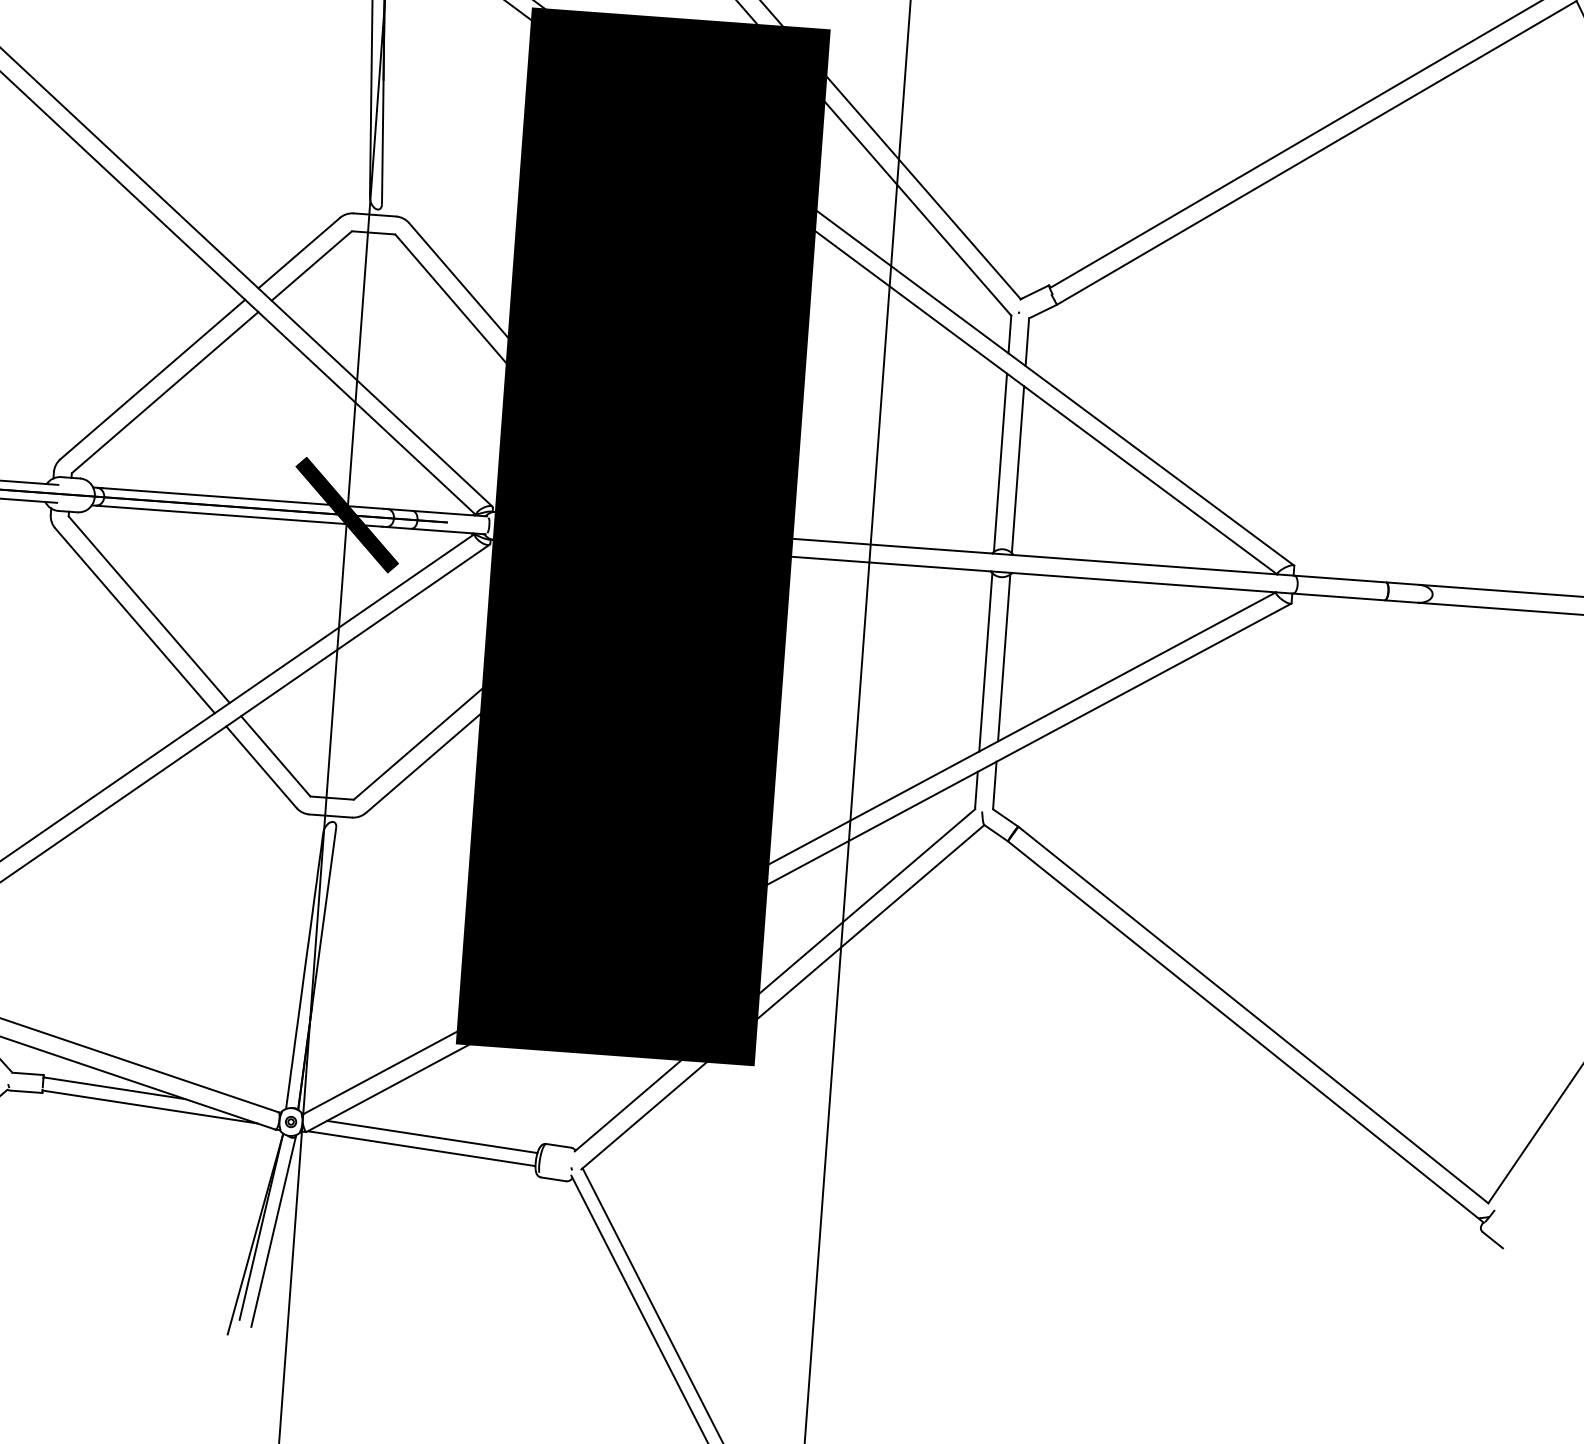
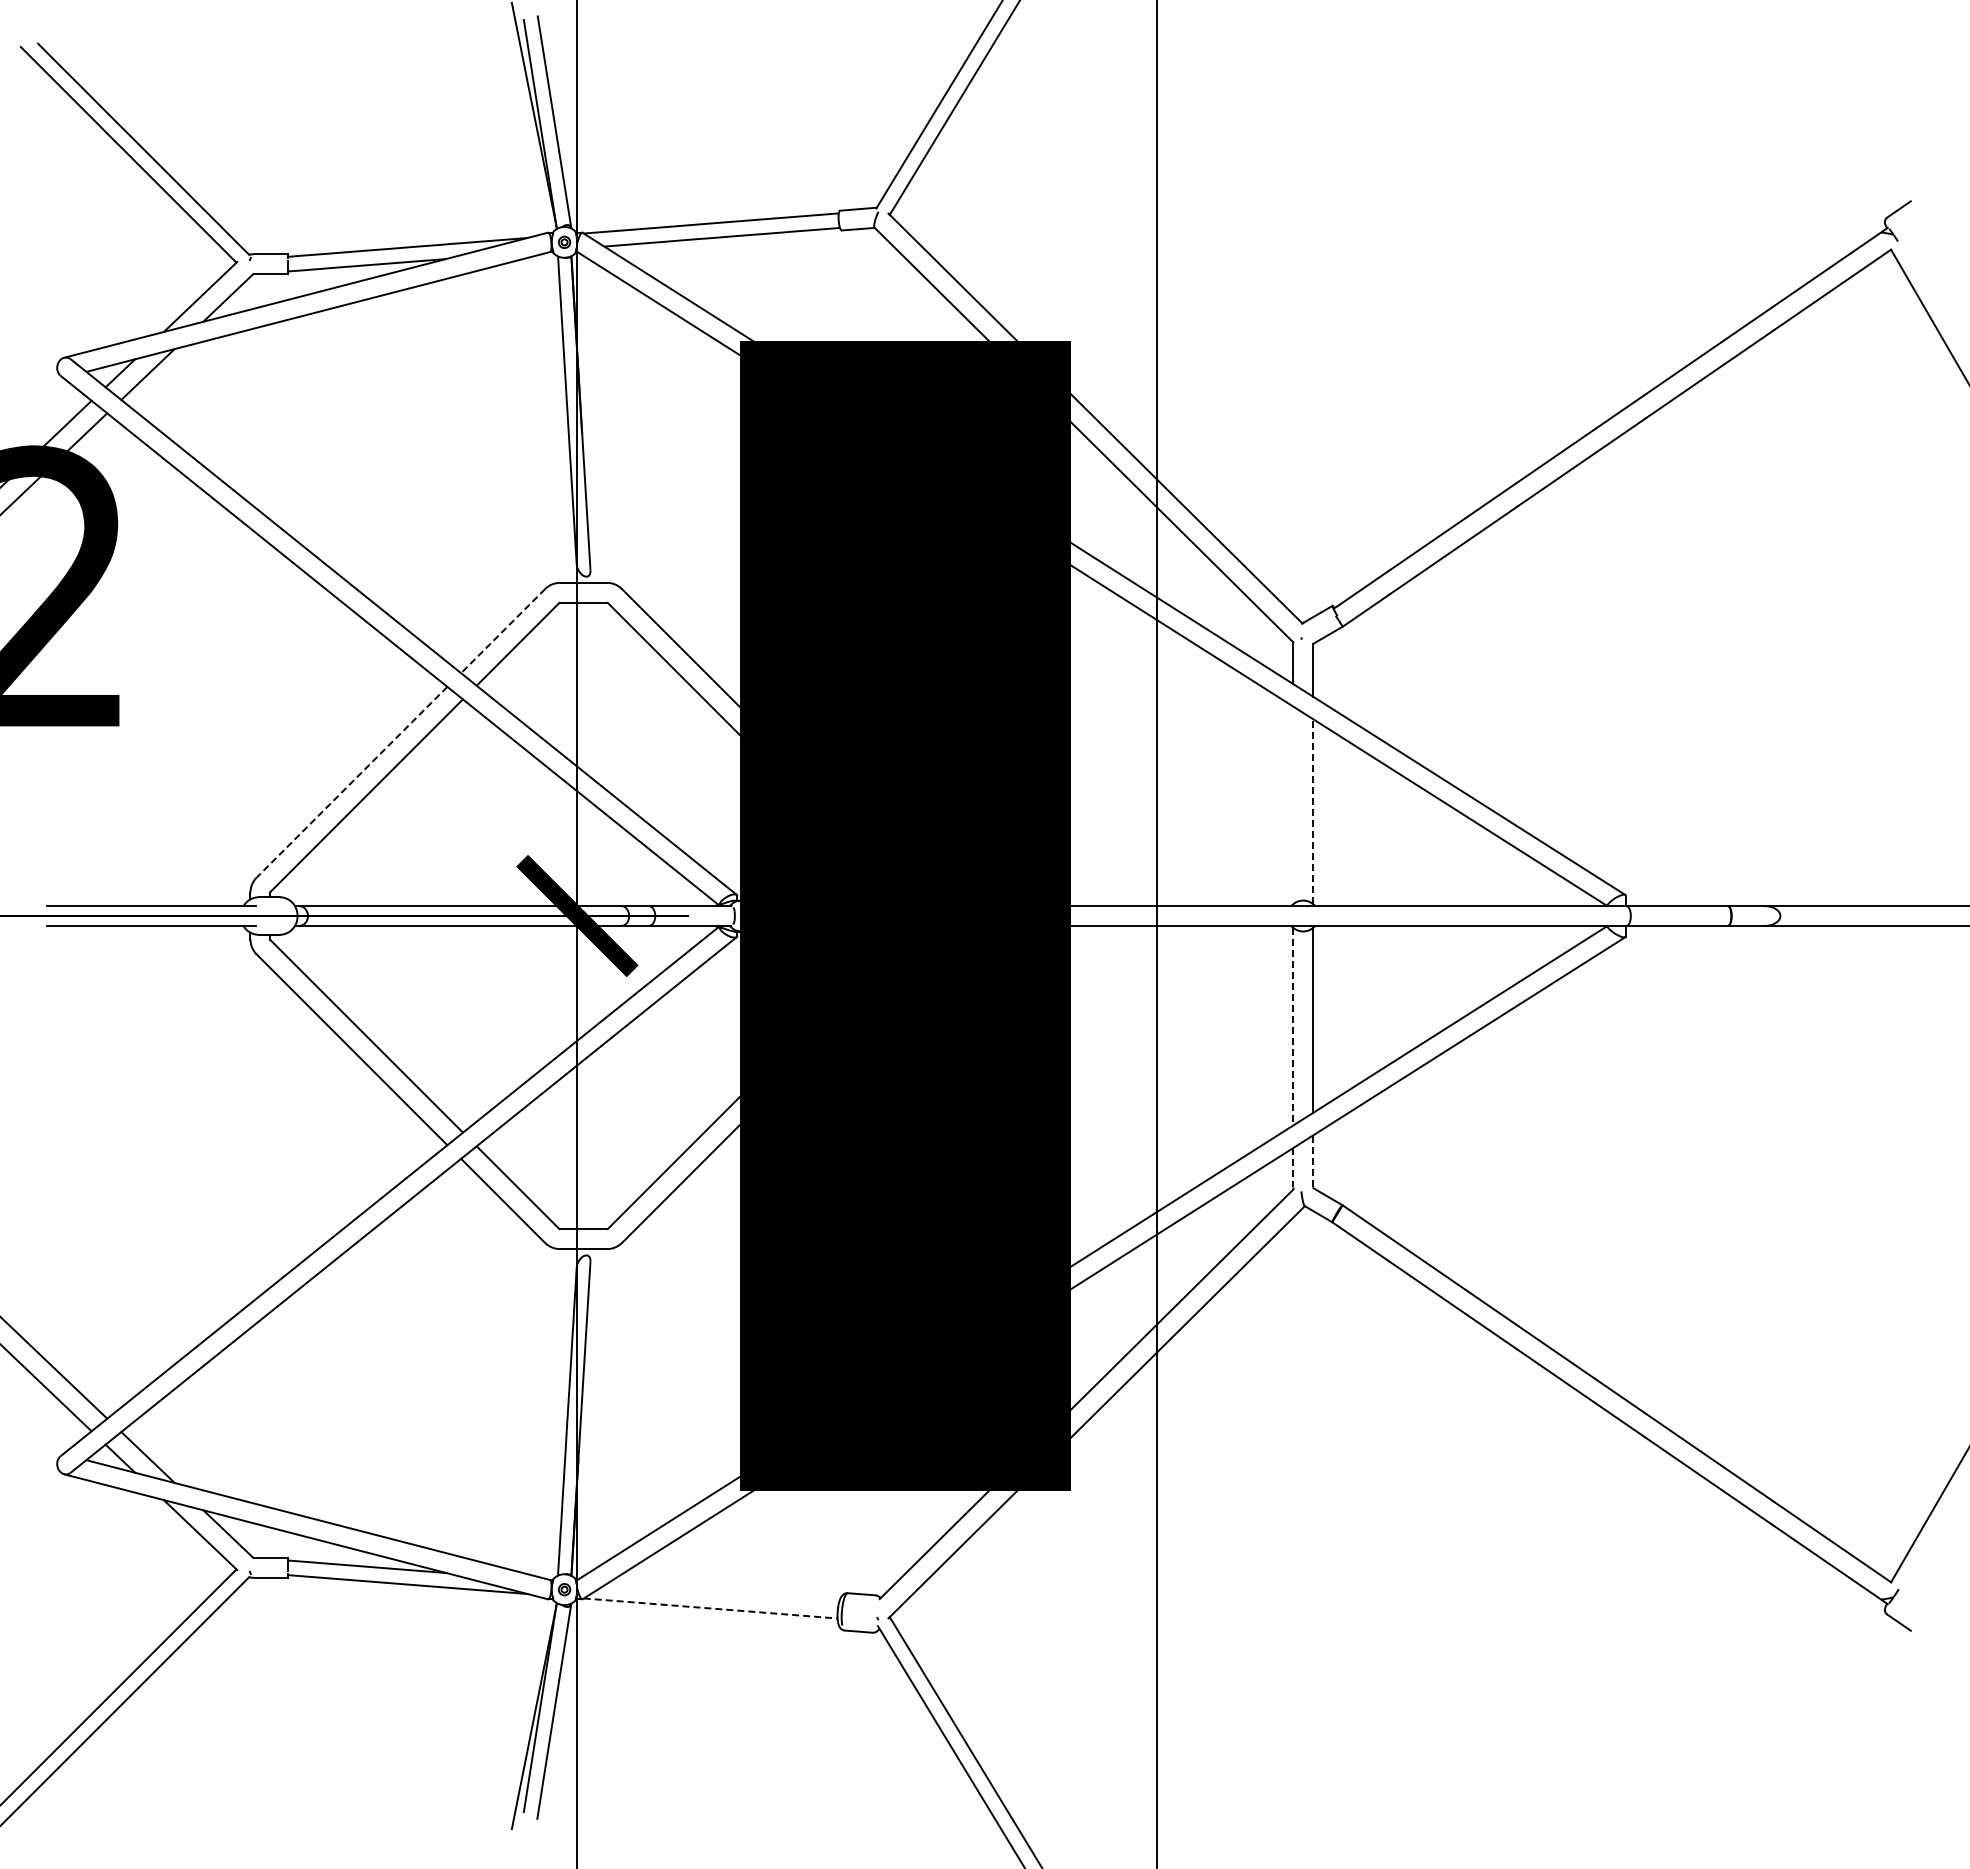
line: (298, 253) -> (502, 631), solid -> dashed
line: (153, 379) -> (352, 782), solid -> dashed
line: (1000, 462) -> (1293, 805), removed
line: (1018, 469) -> (1313, 811), solid -> dashed
line: (986, 662) -> (1293, 1026), solid -> dashed
line: (995, 784) -> (1313, 1160), solid -> dashed
line: (976, 789) -> (1293, 1167), solid -> dashed
line: (432, 1136) -> (721, 1594), removed
line: (421, 1148) -> (710, 1608), solid -> dashed

